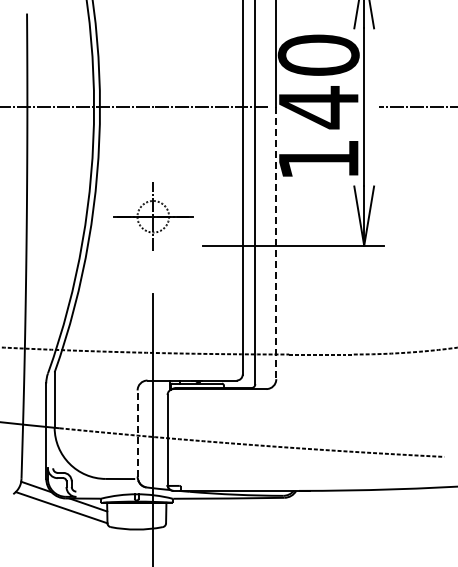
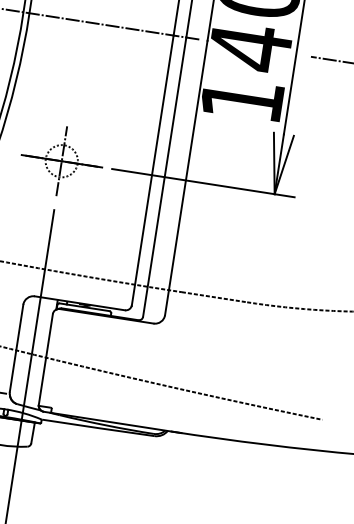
part: (153, 216) -> (62, 160), moved
line: (276, 243) -> (186, 178), dashed -> solid
line: (137, 432) -> (16, 347), dashed -> solid

